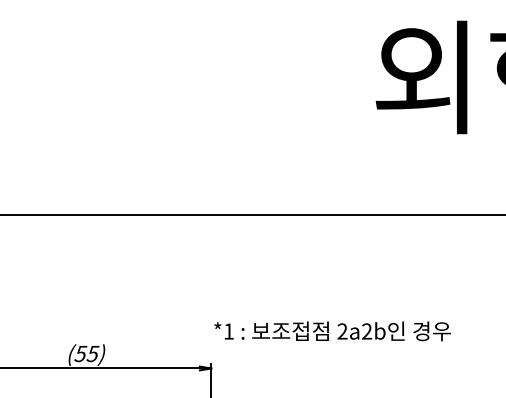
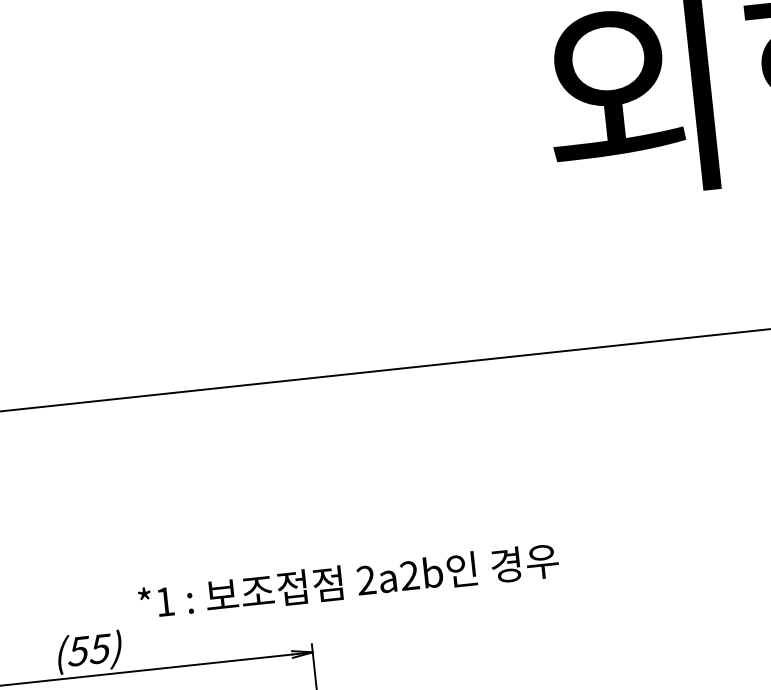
text: (332, 331) -> (348, 582), moved

